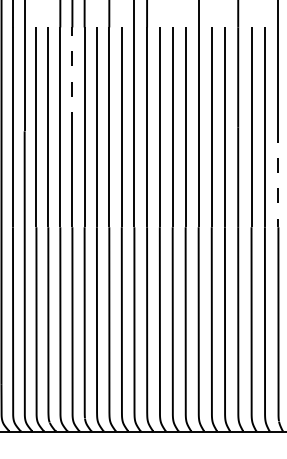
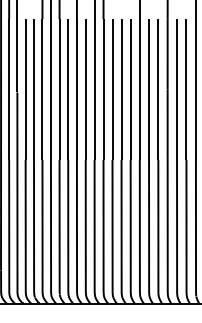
line: (71, 76) -> (50, 53), dashed -> solid
line: (277, 178) -> (195, 125), dashed -> solid

